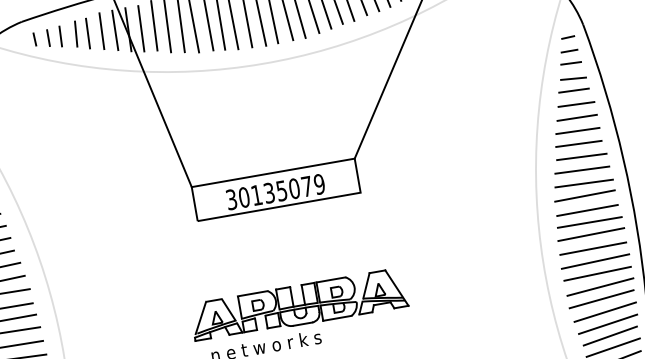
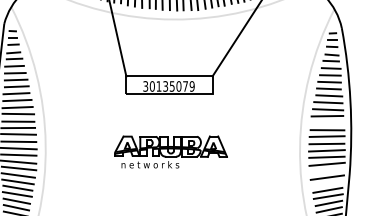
line: (587, 209) -> (327, 123), removed
line: (601, 298) -> (326, 170), removed
line: (607, 323) -> (327, 183), removed

